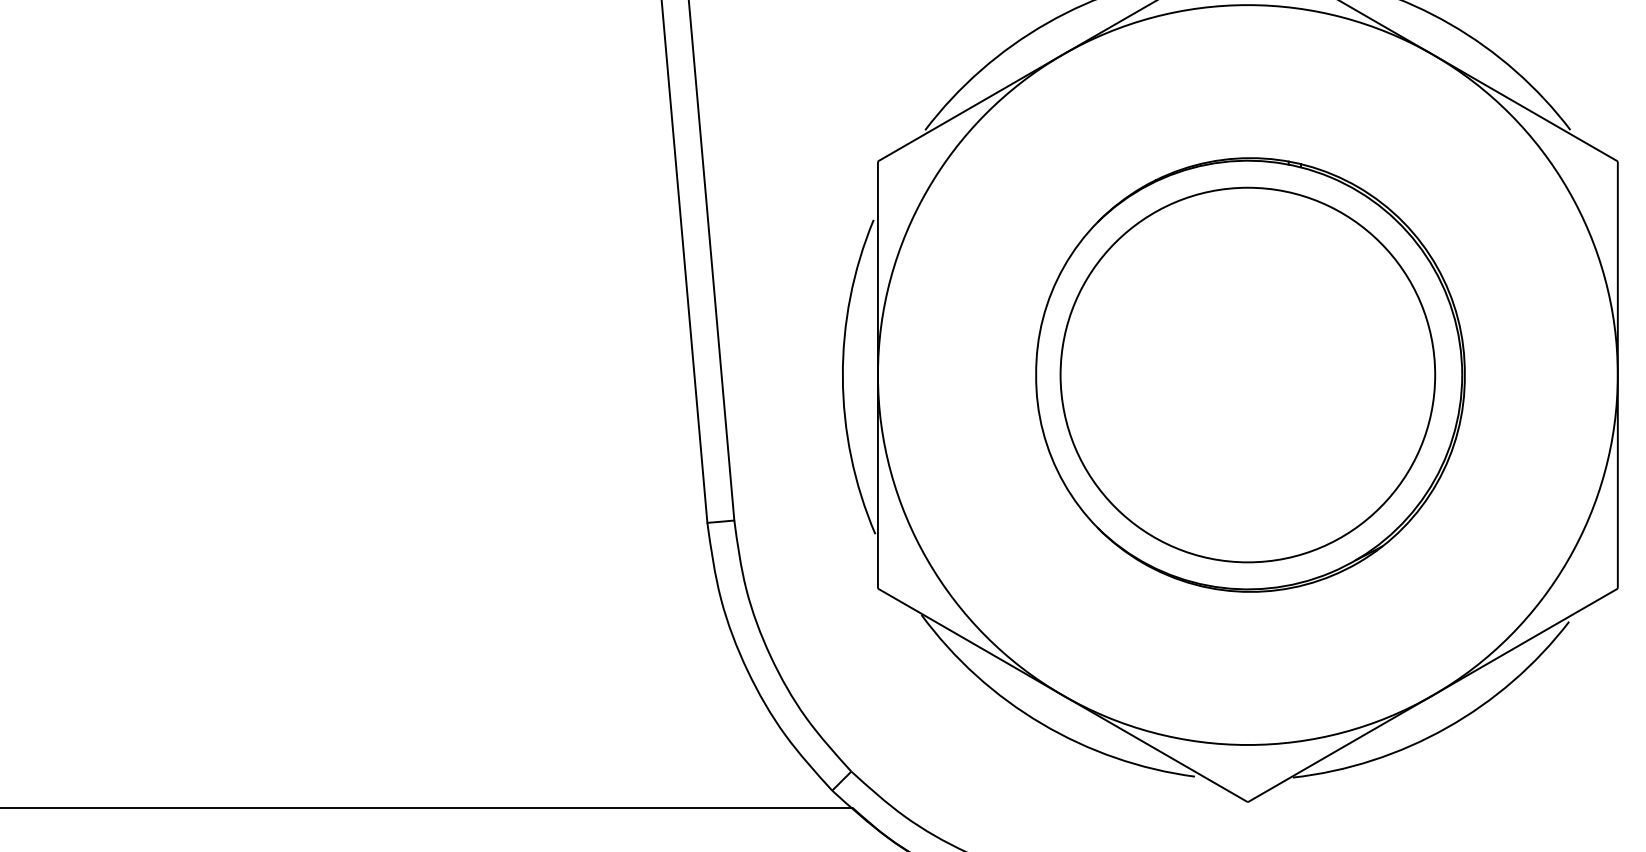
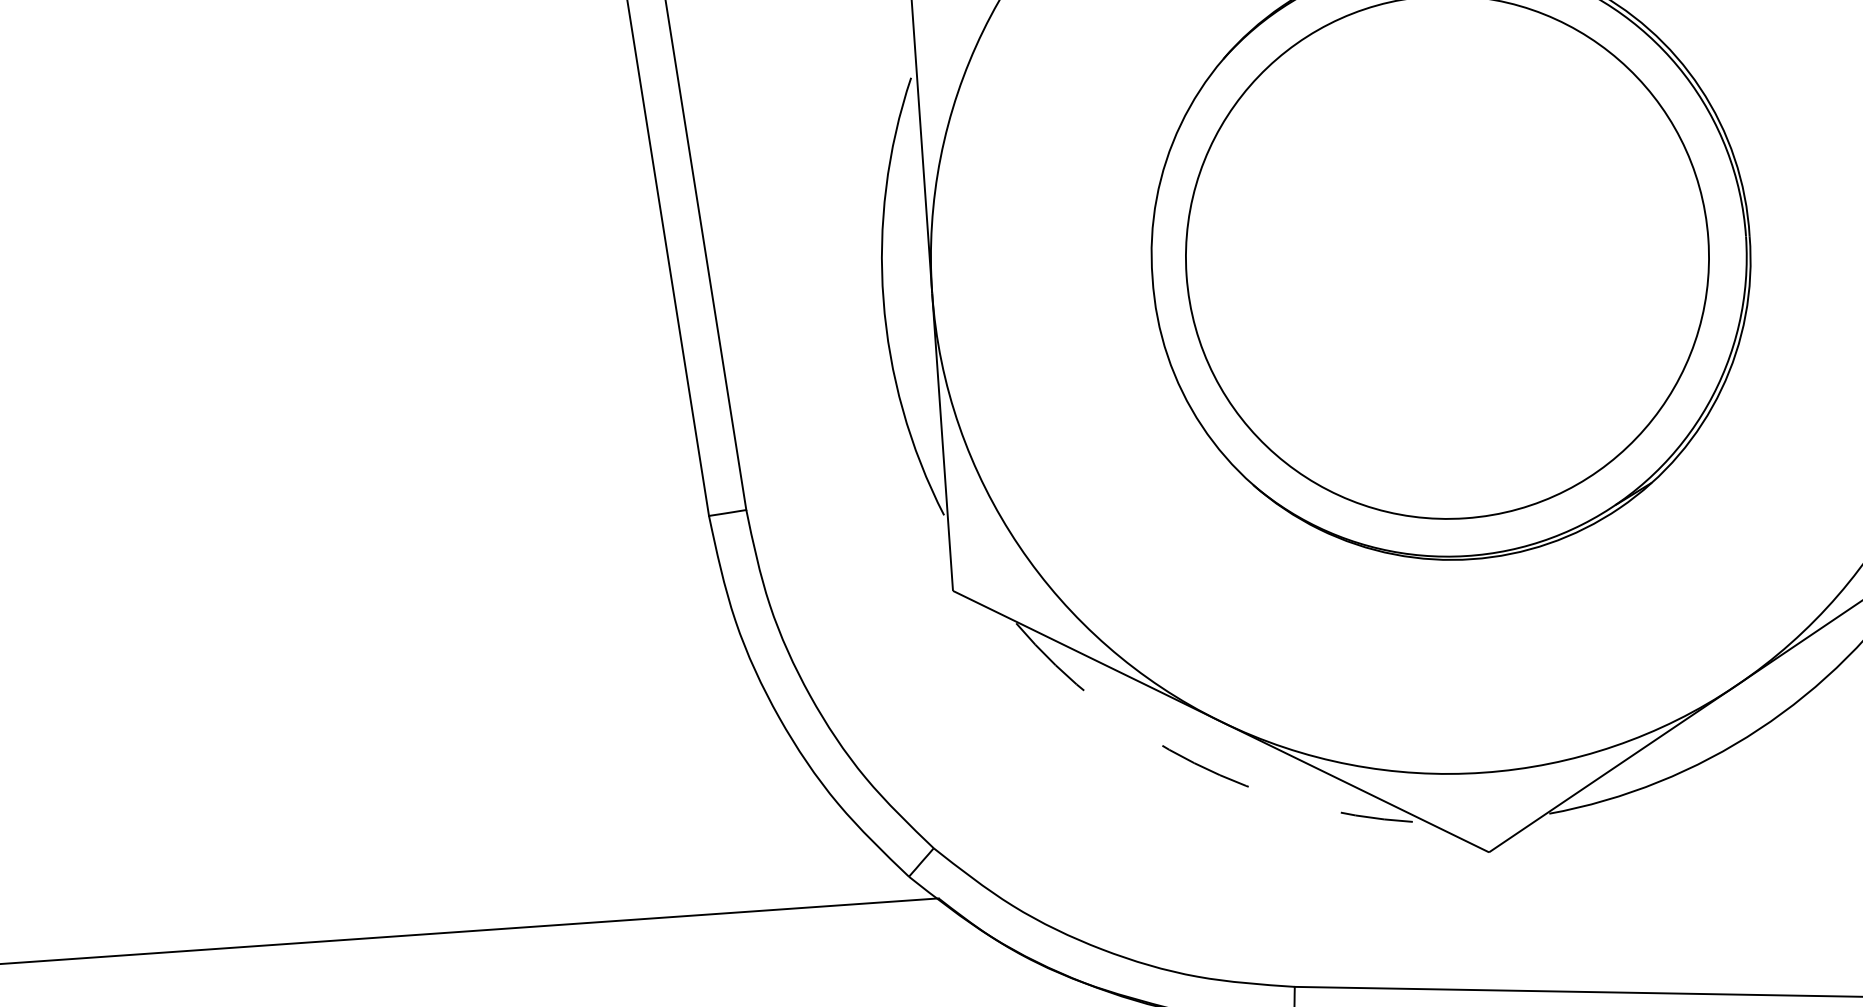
arc: (1041, 723) -> (1193, 762), solid -> dashed

